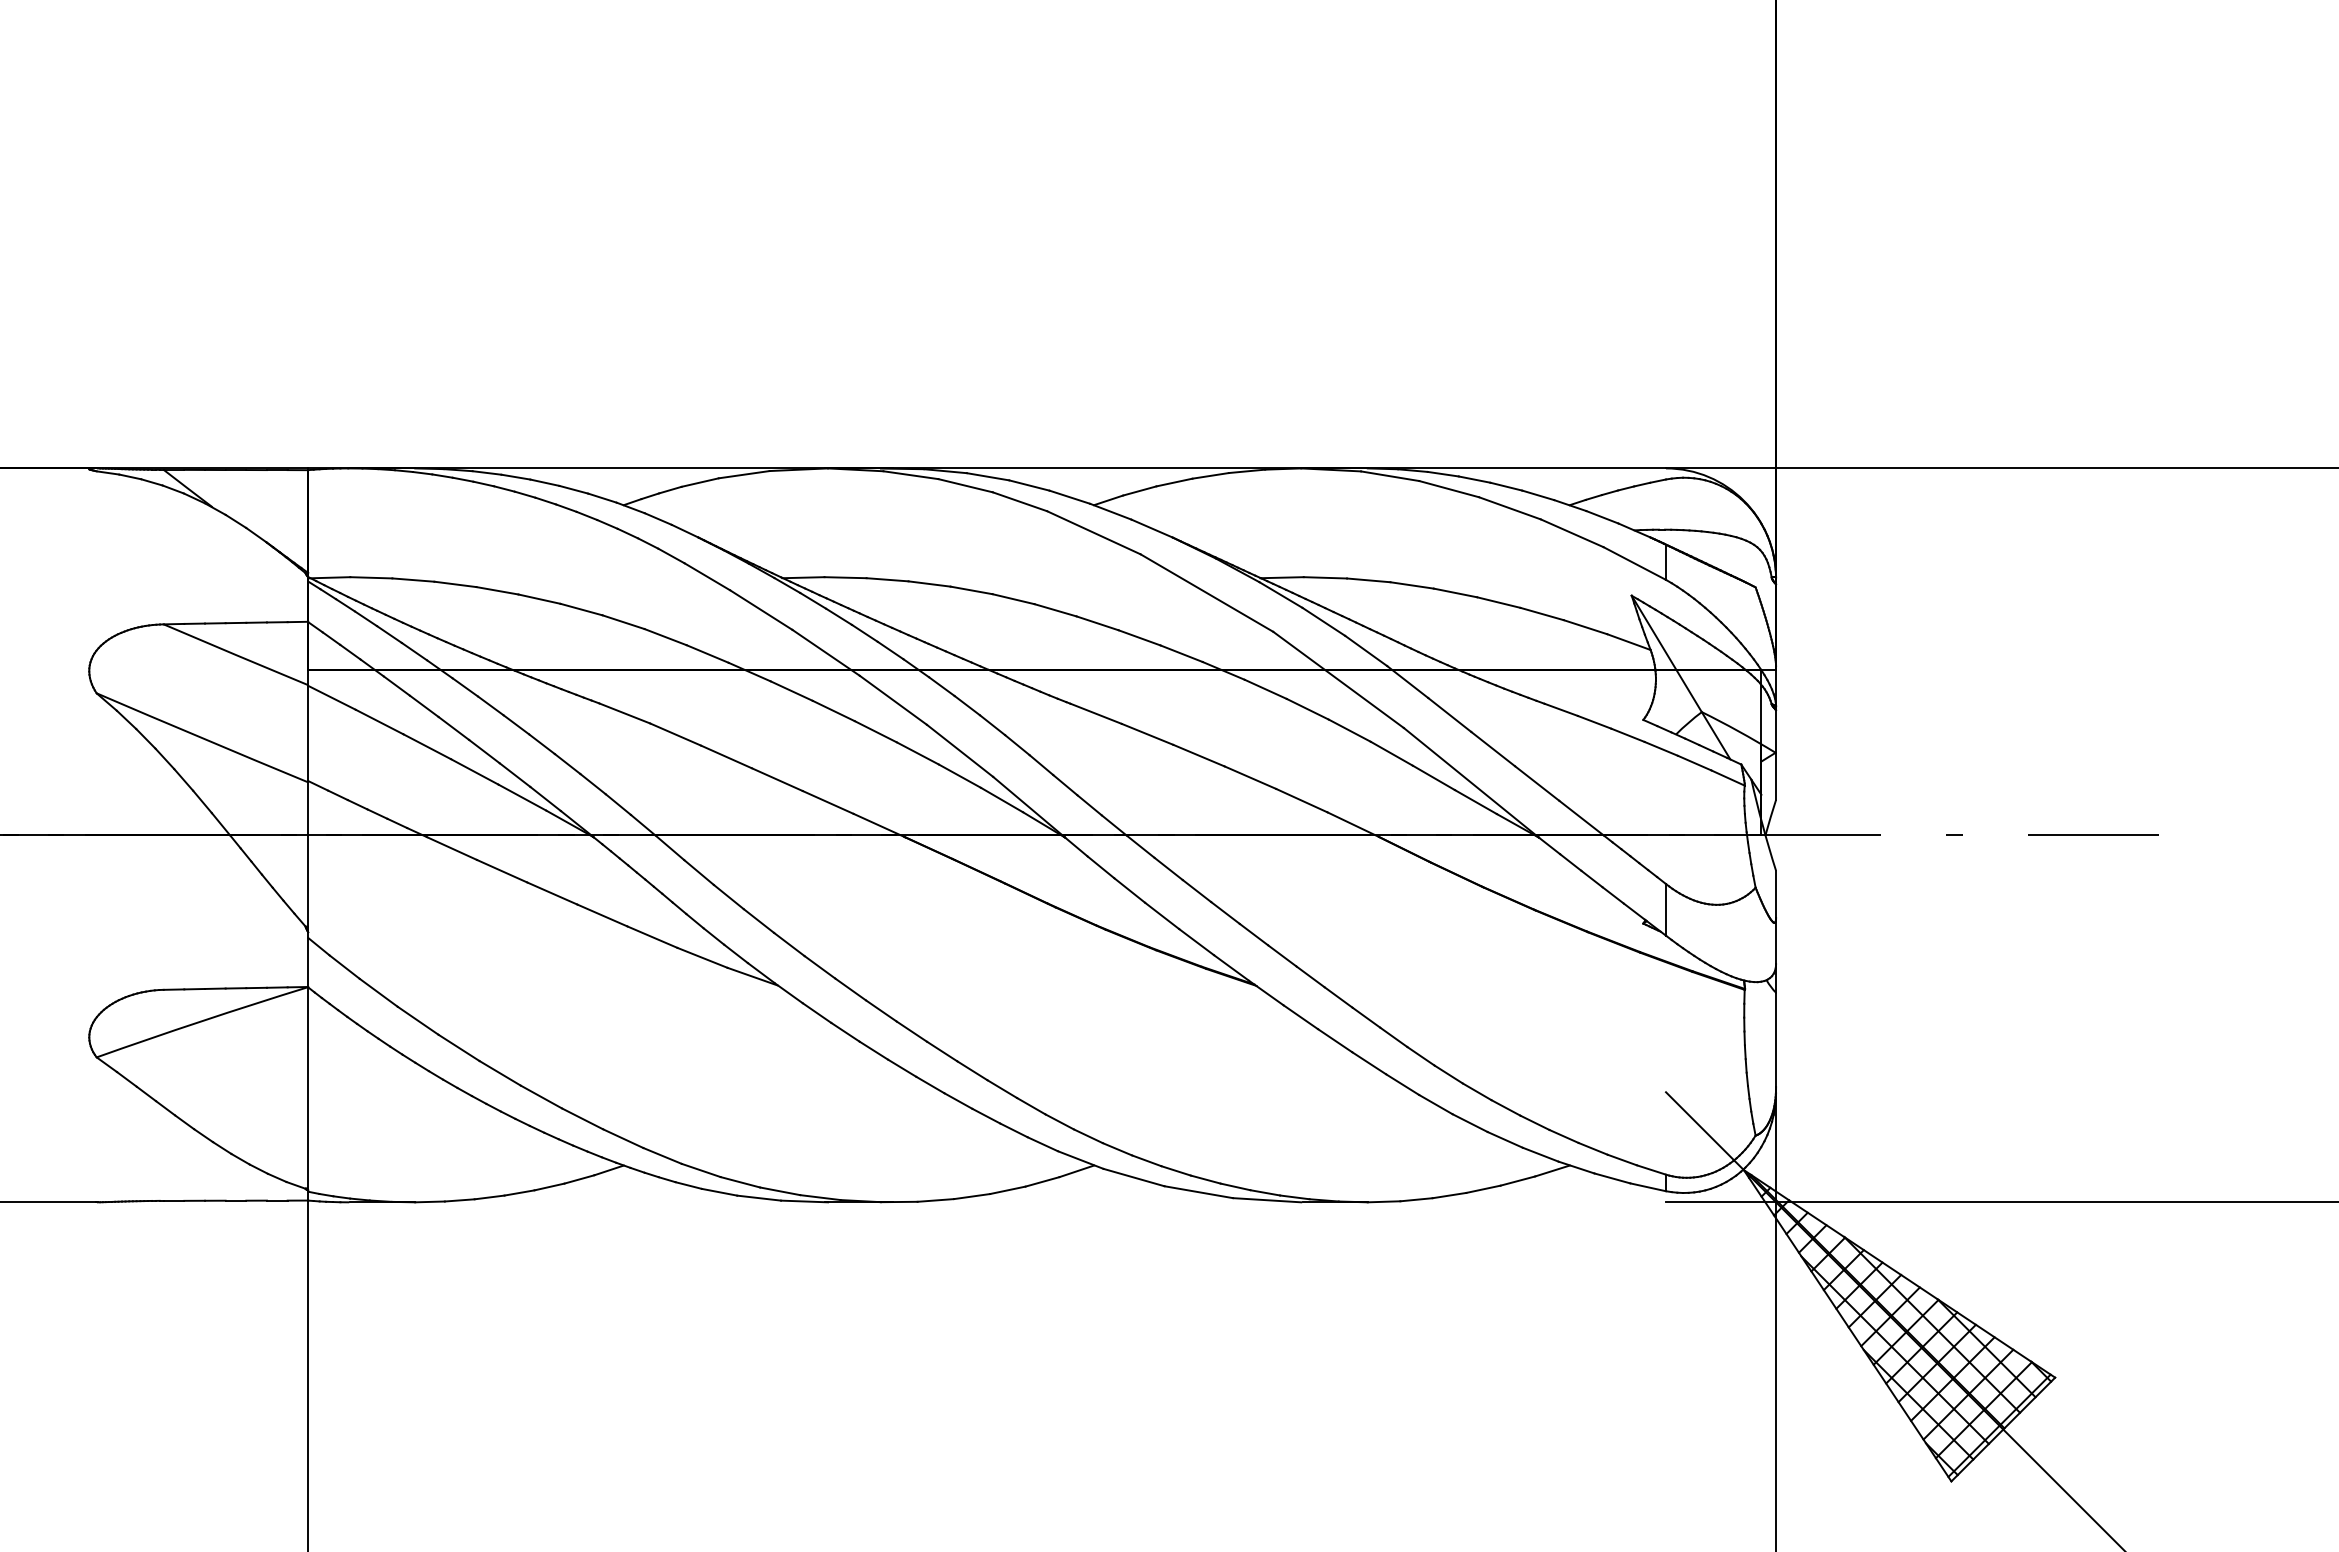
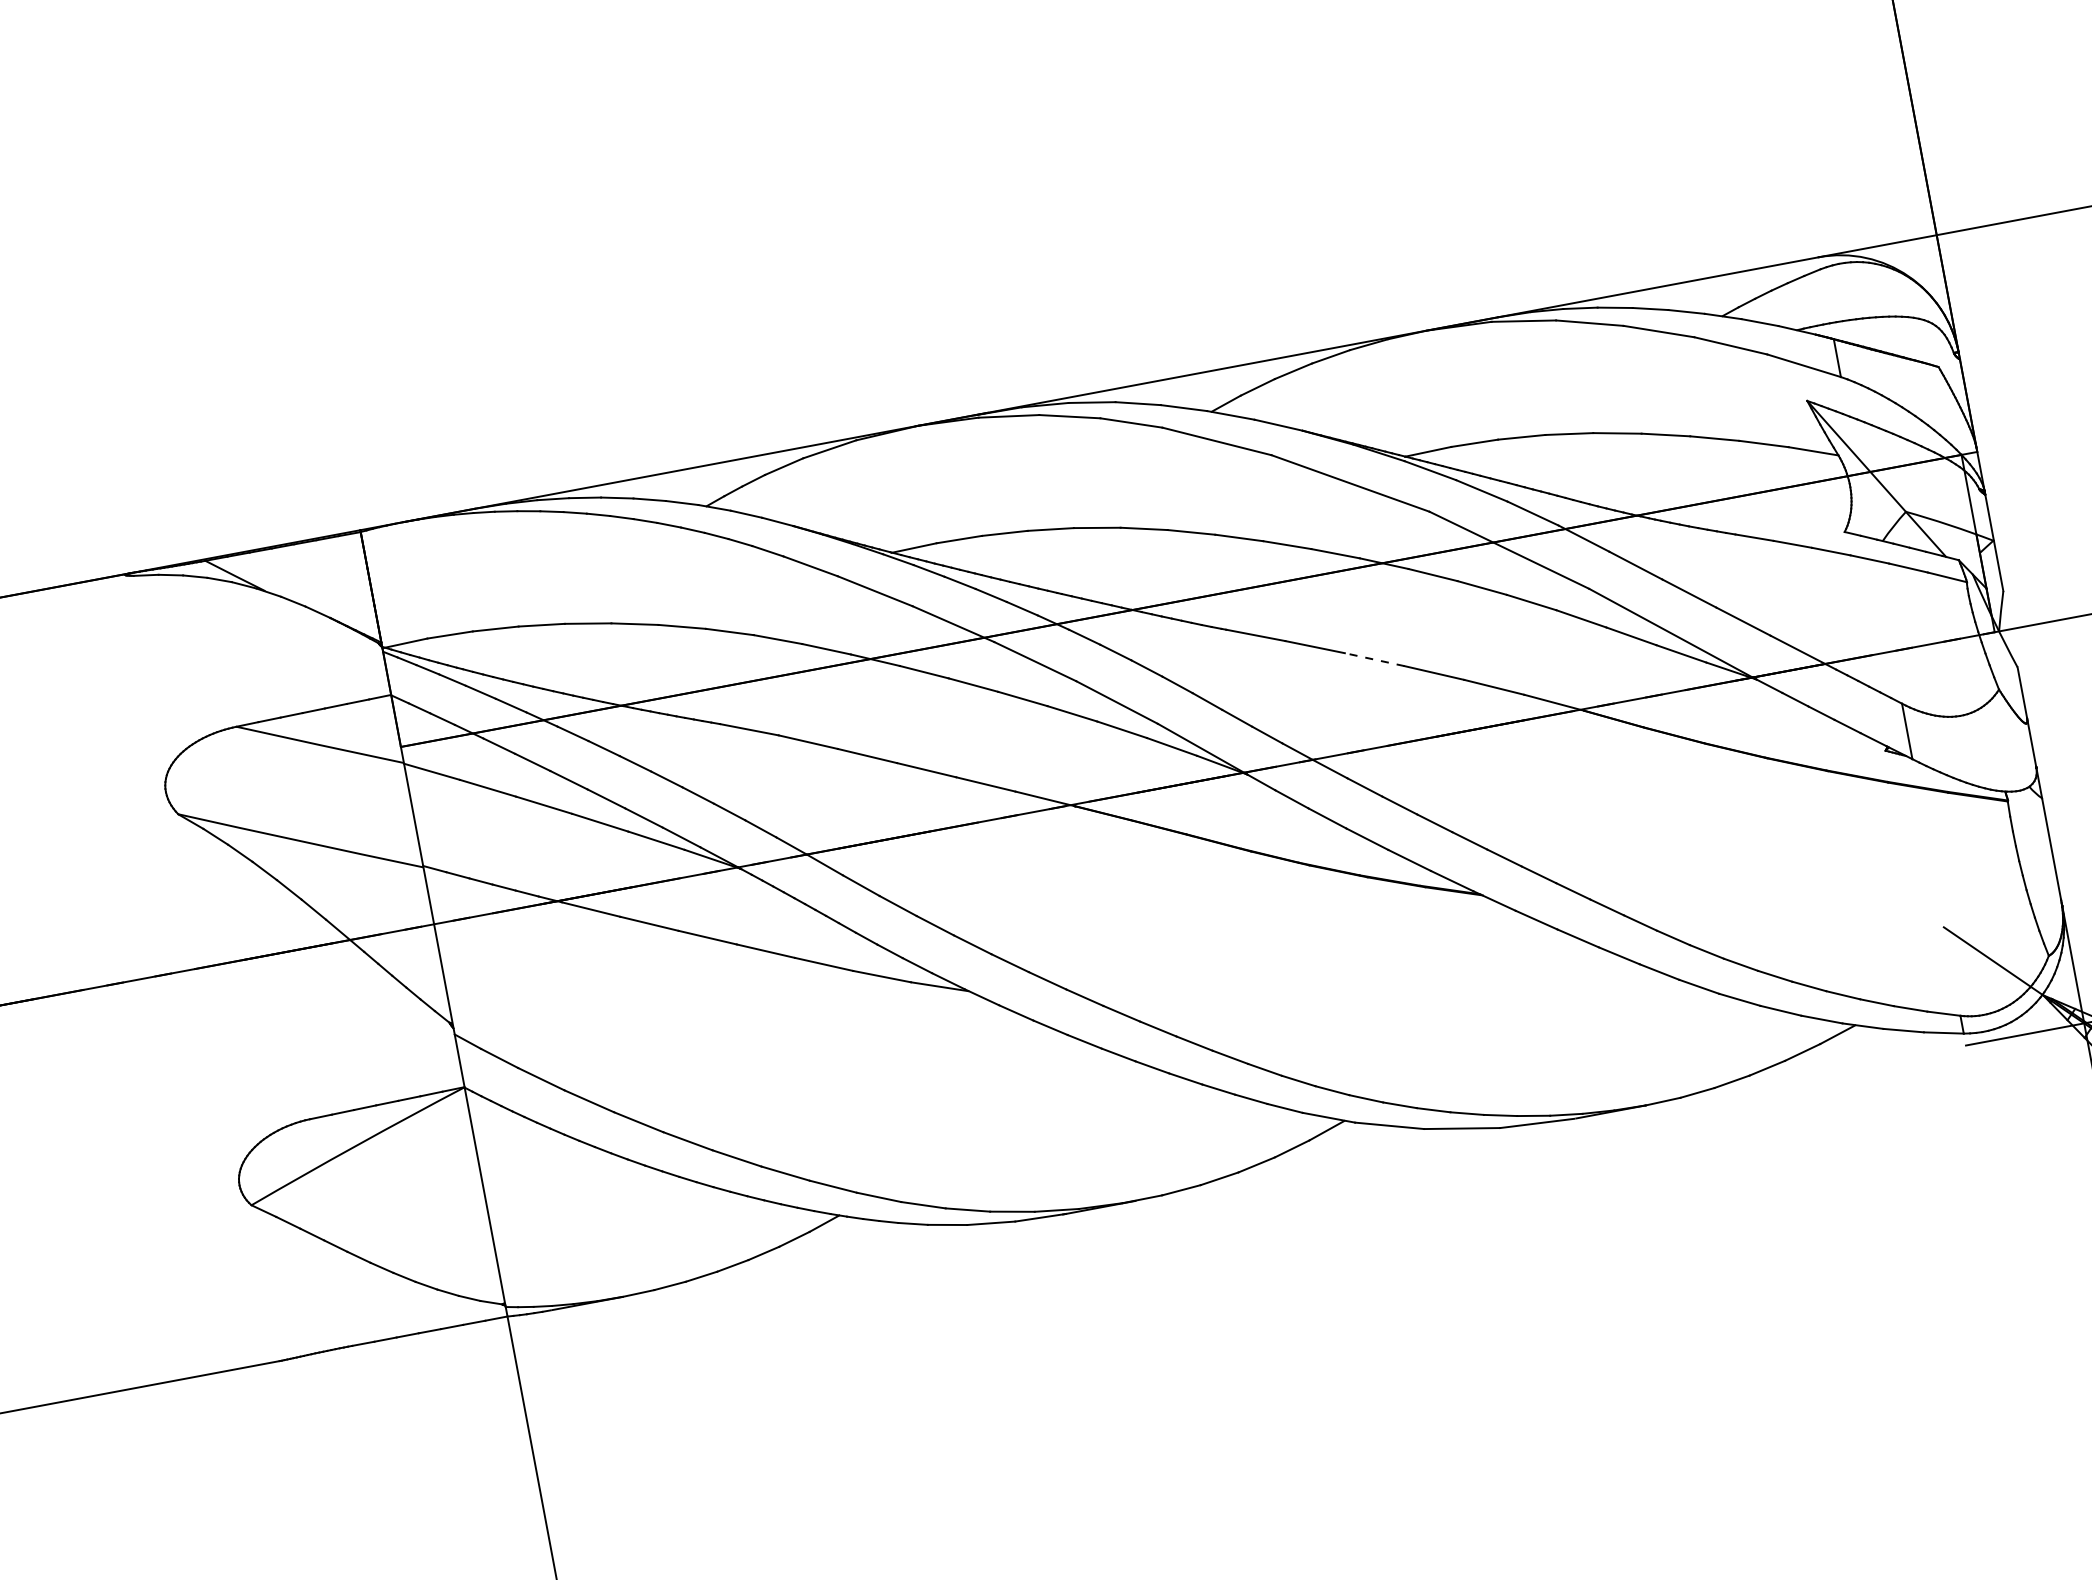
line: (1198, 755) -> (1374, 659), solid -> dashed

